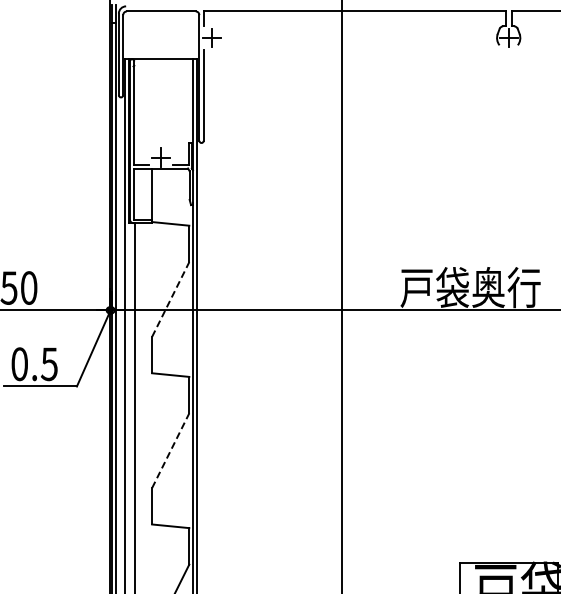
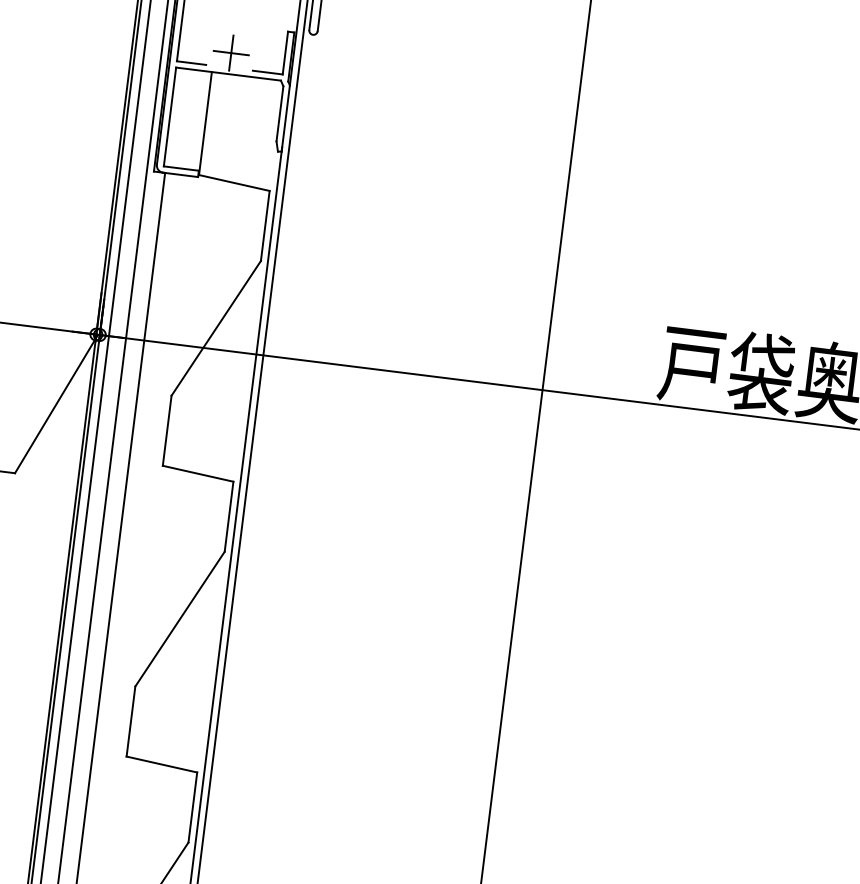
line: (170, 299) -> (215, 328), dashed -> solid
line: (170, 450) -> (179, 618), dashed -> solid

